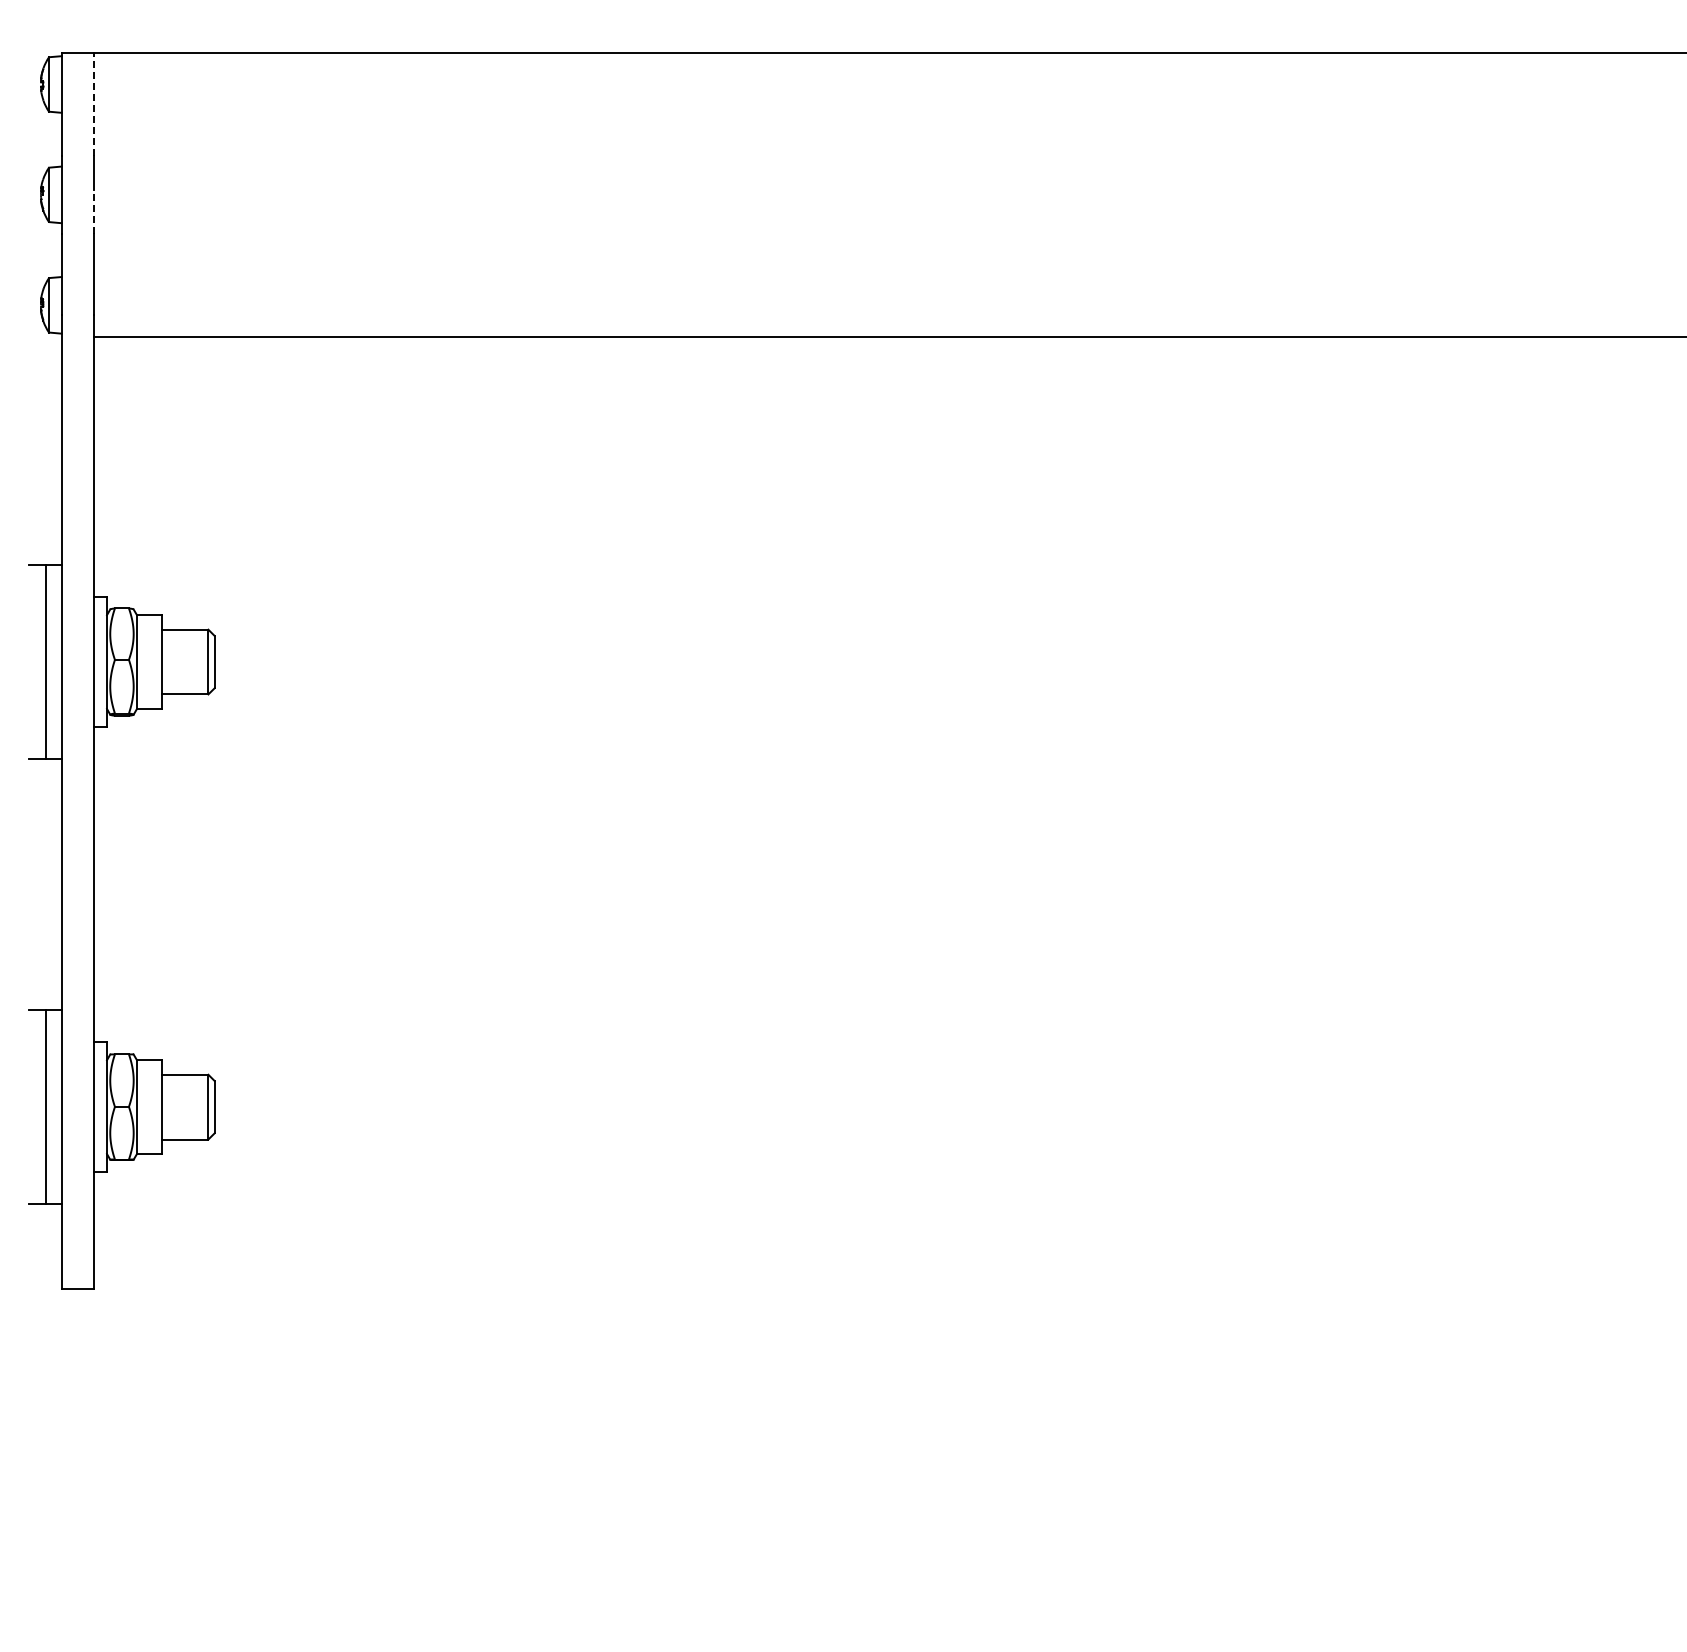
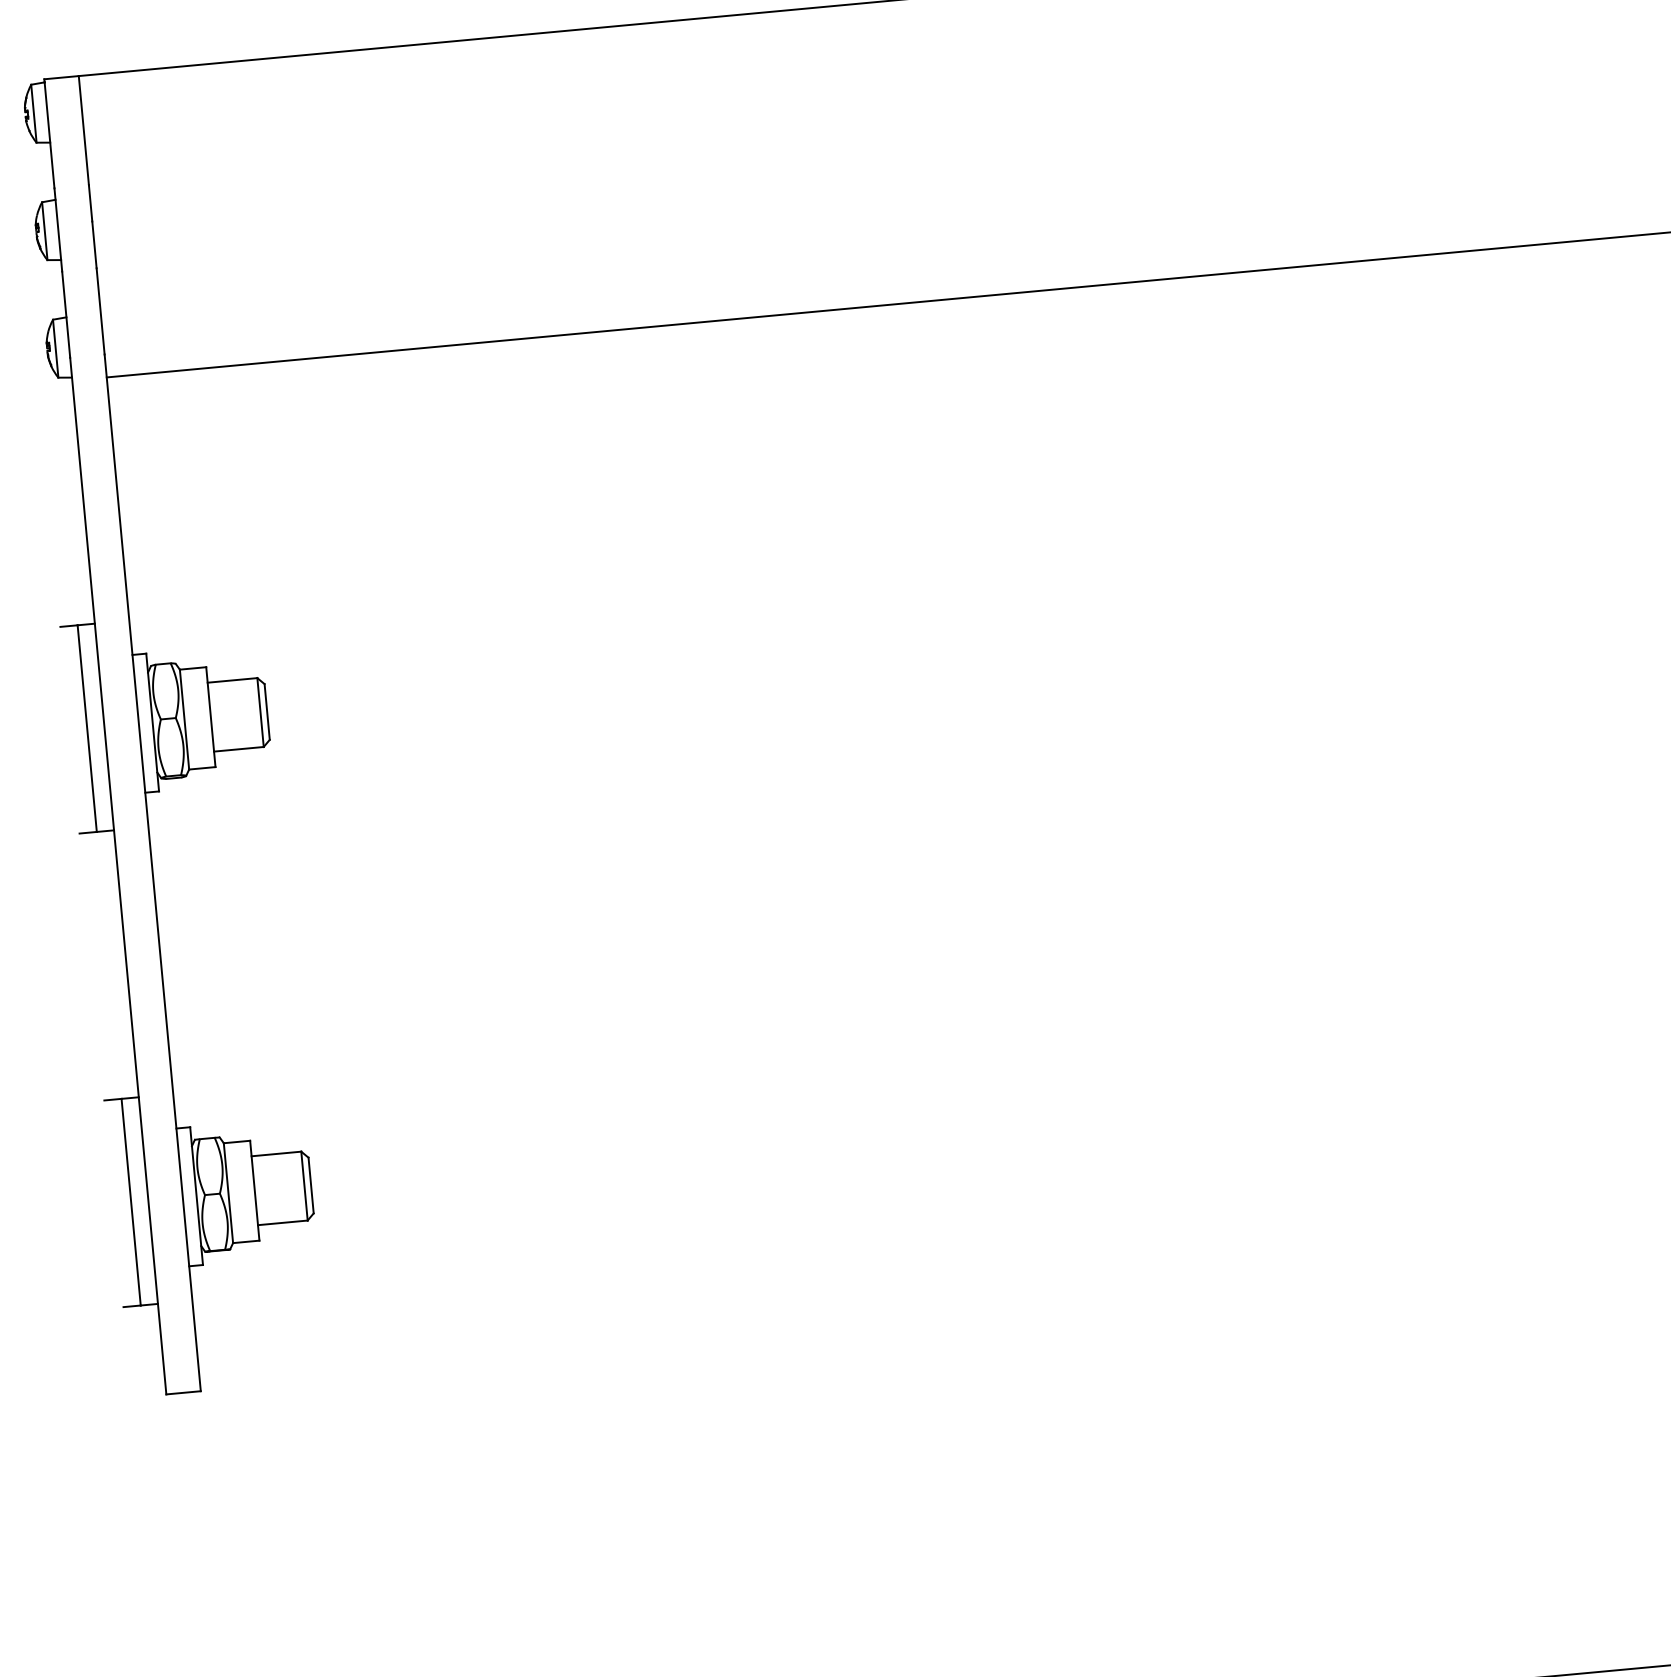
line: (94, 104) -> (84, 130), dashed -> solid
line: (94, 211) -> (94, 244), dashed -> solid

